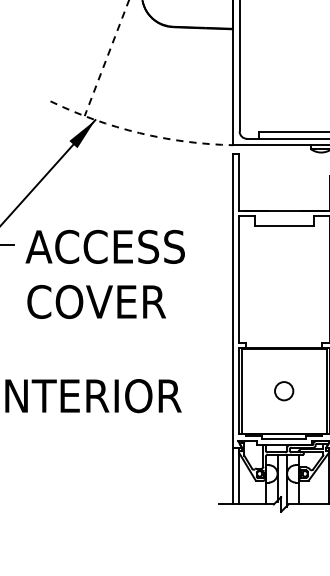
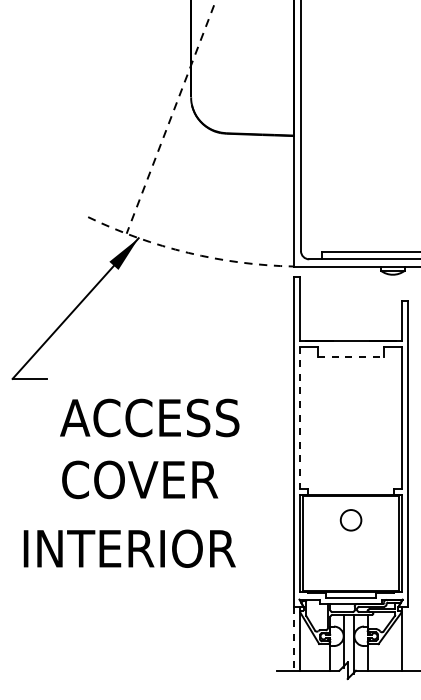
line: (284, 226) -> (351, 357), solid -> dashed
text: (105, 274) -> (149, 448), moved
line: (238, 279) -> (299, 417), solid -> dashed
circle: (283, 391) -> (350, 520), moved
line: (233, 475) -> (293, 638), solid -> dashed

